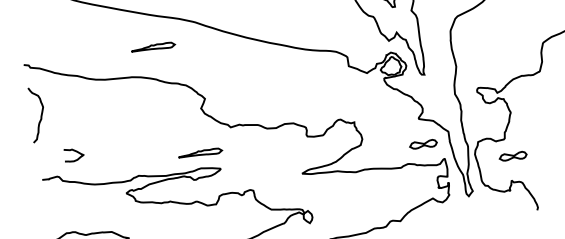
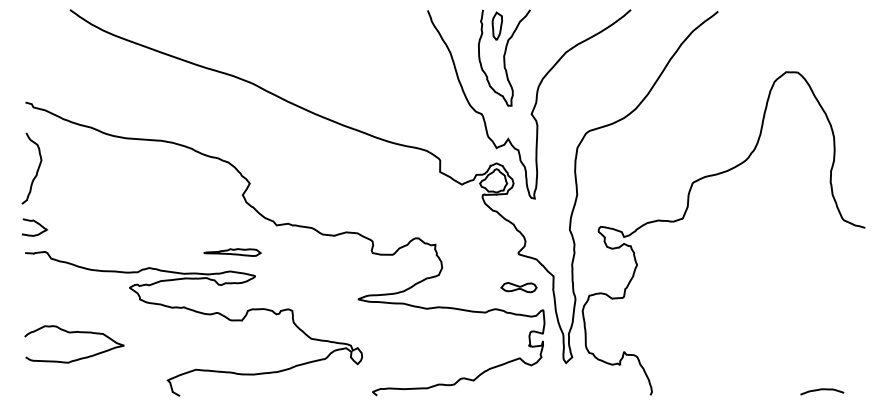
part: (153, 47) -> (194, 107), removed
curve: (75, 152) -> (37, 224), moved
part: (512, 156) -> (630, 321), removed

